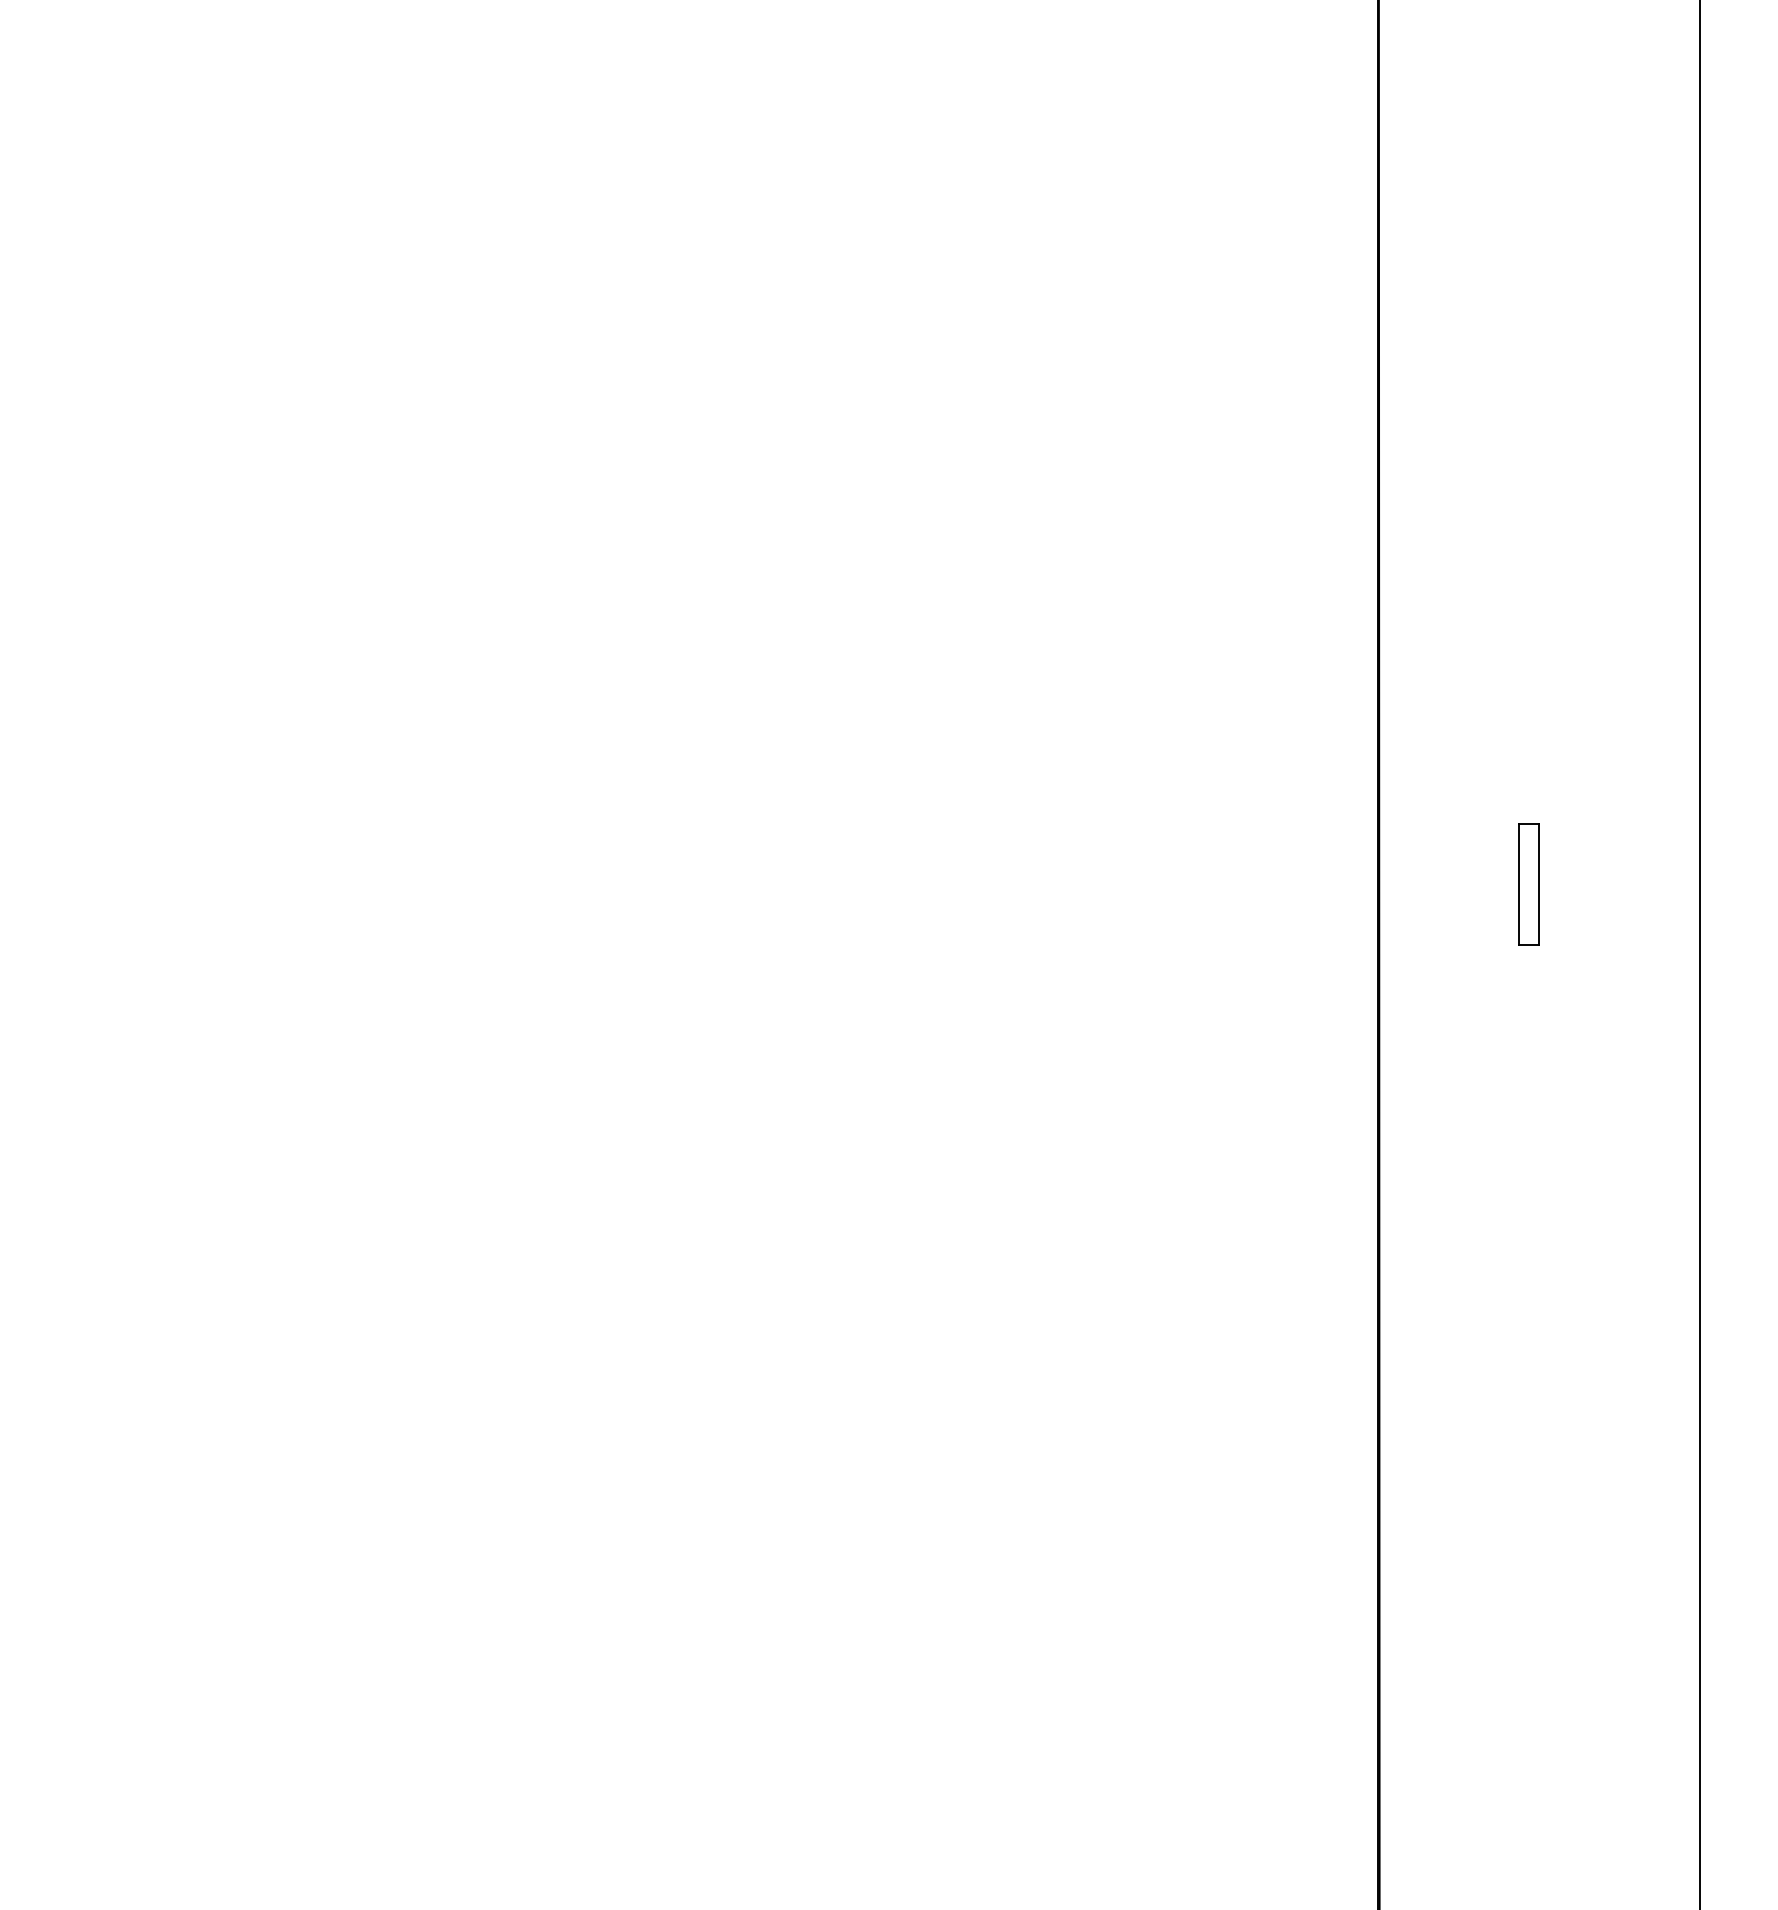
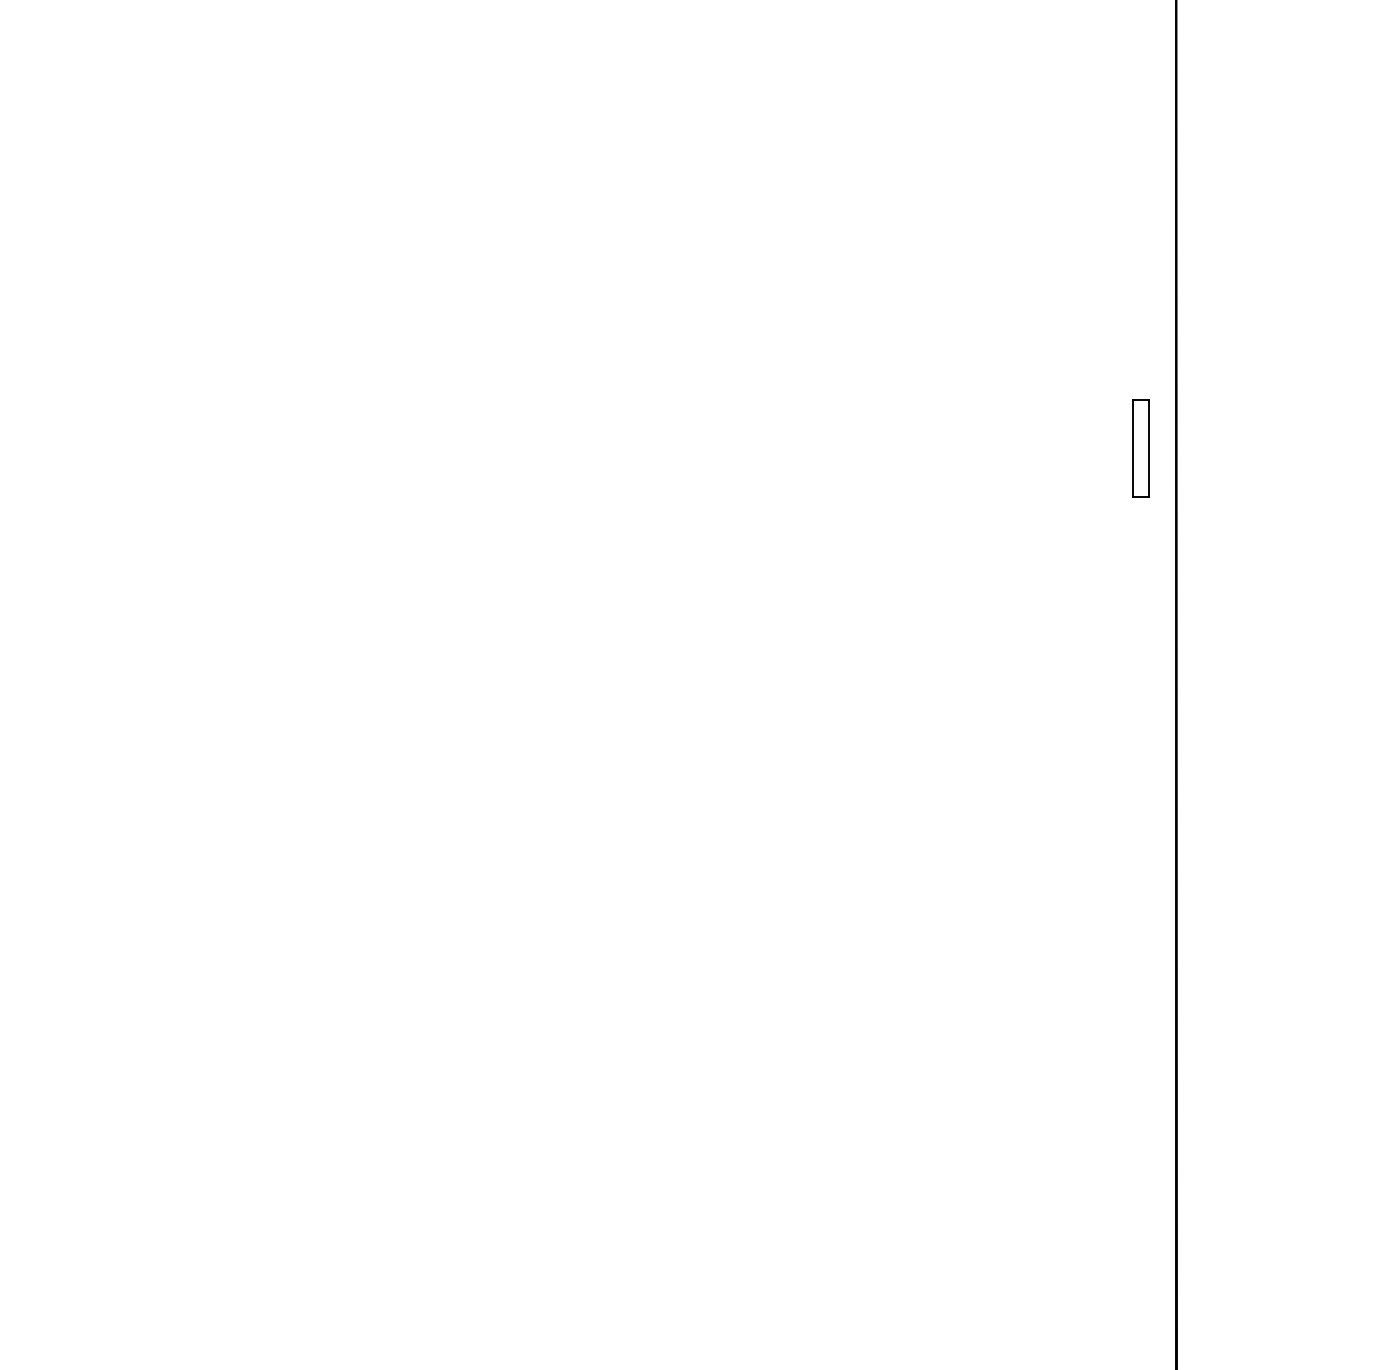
part: (1528, 884) -> (1140, 448), moved

